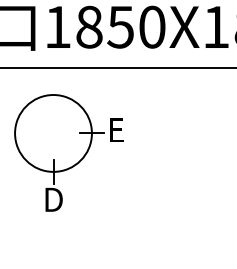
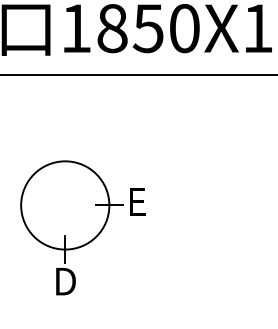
part: (68, 152) -> (82, 227), moved

